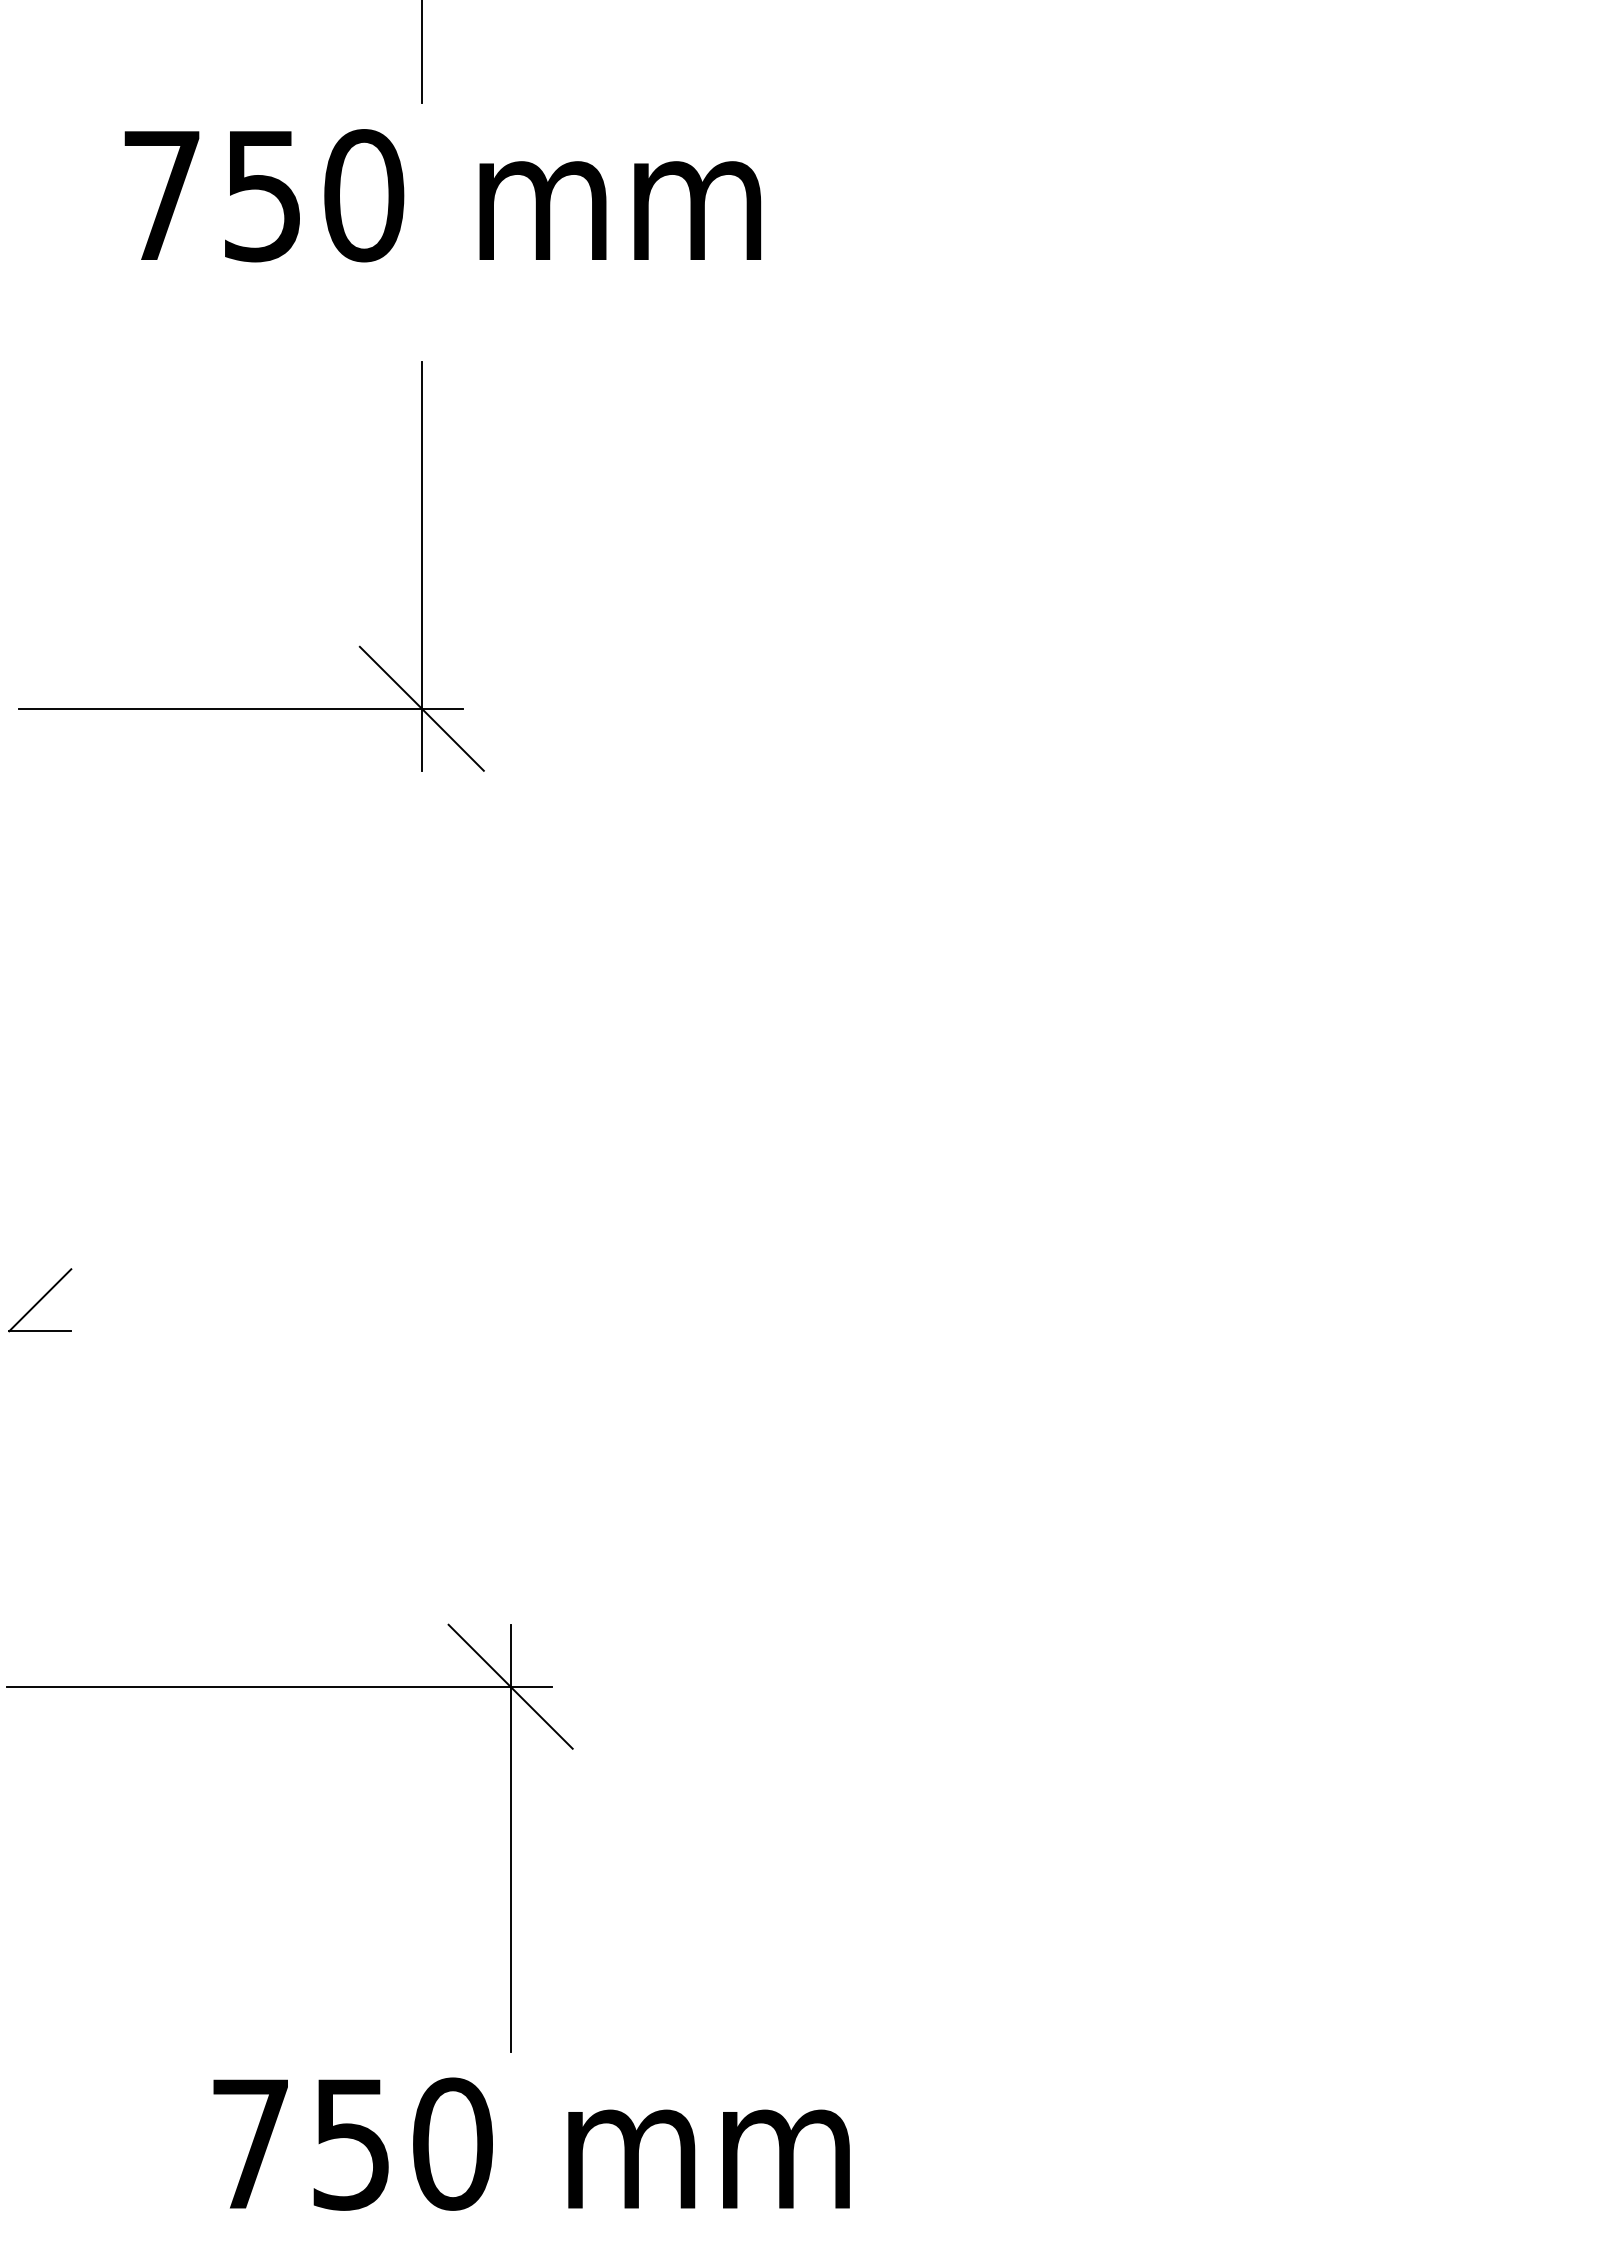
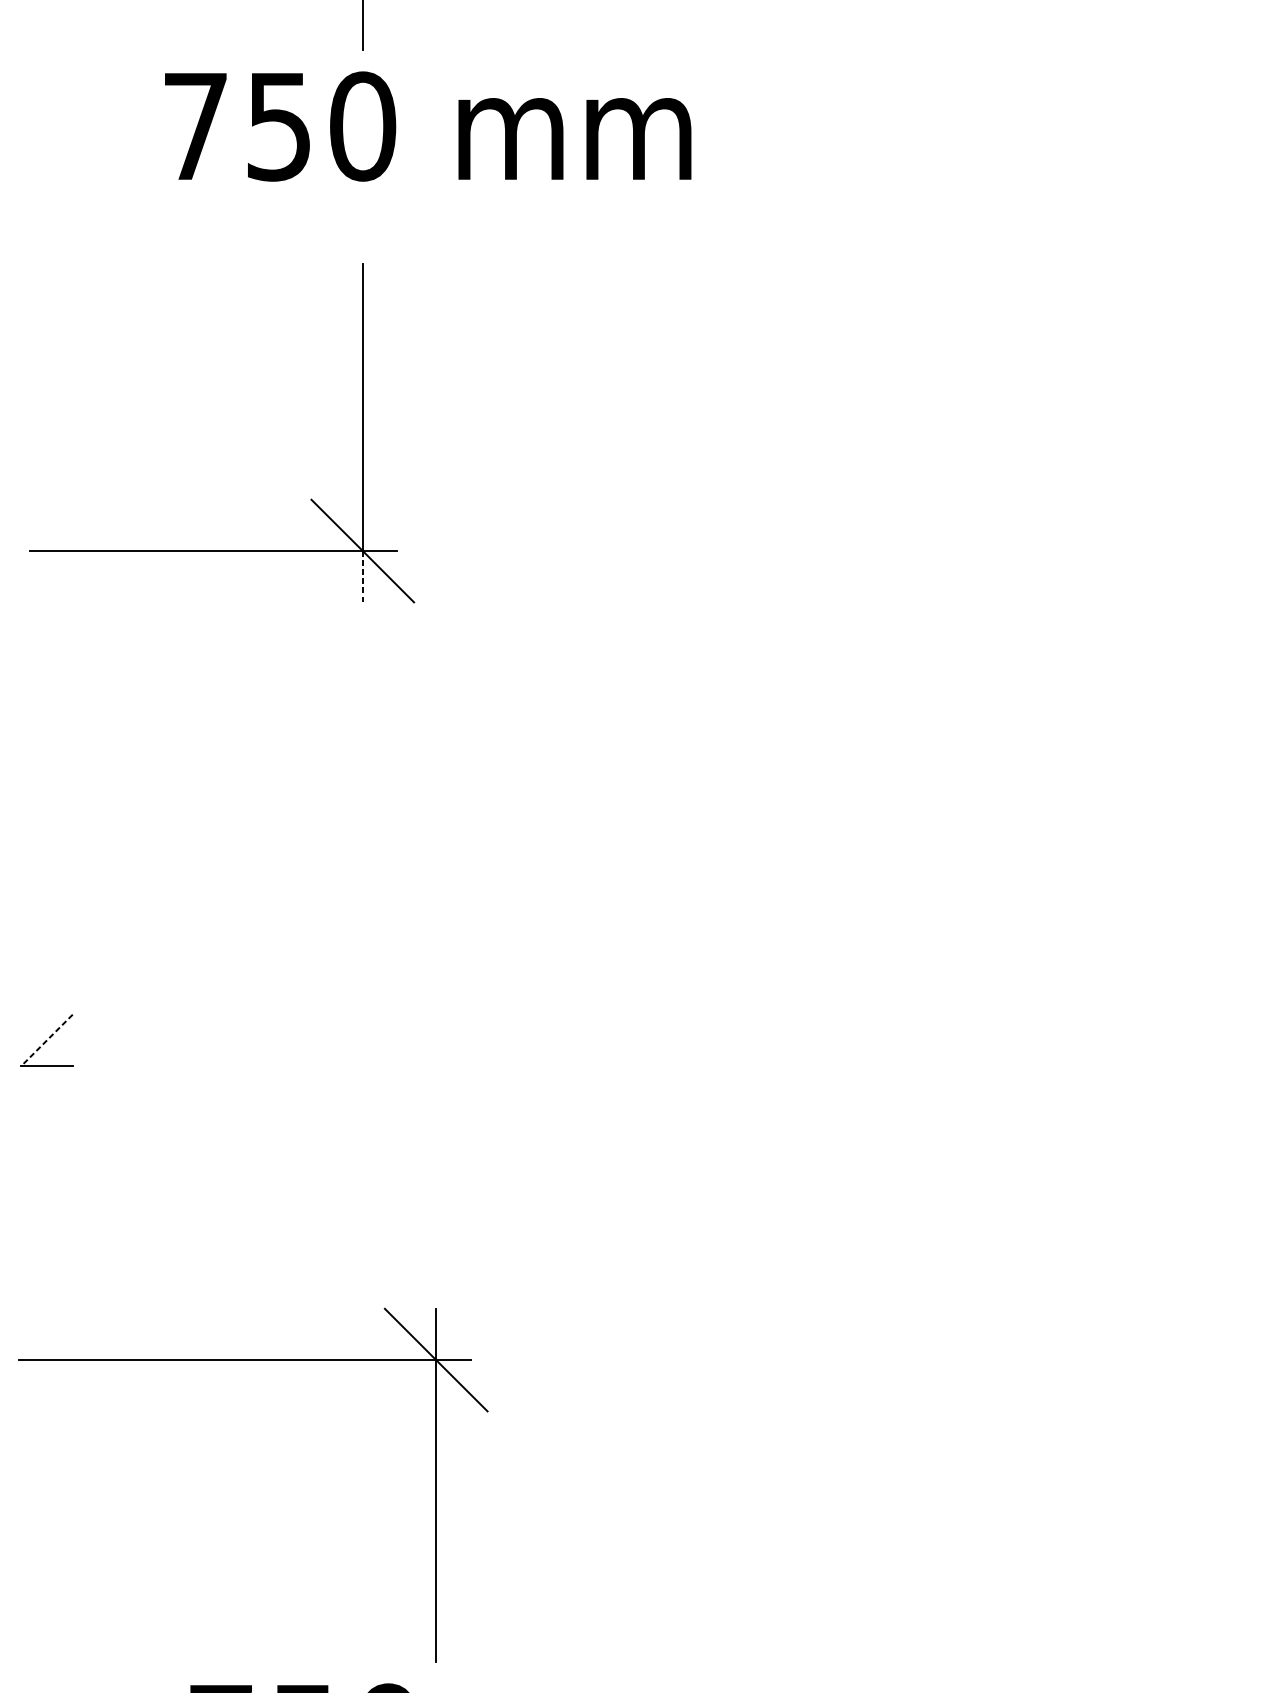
text: (442, 195) -> (427, 126), moved
line: (421, 740) -> (362, 577), solid -> dashed
line: (40, 1300) -> (47, 1040), solid -> dashed

